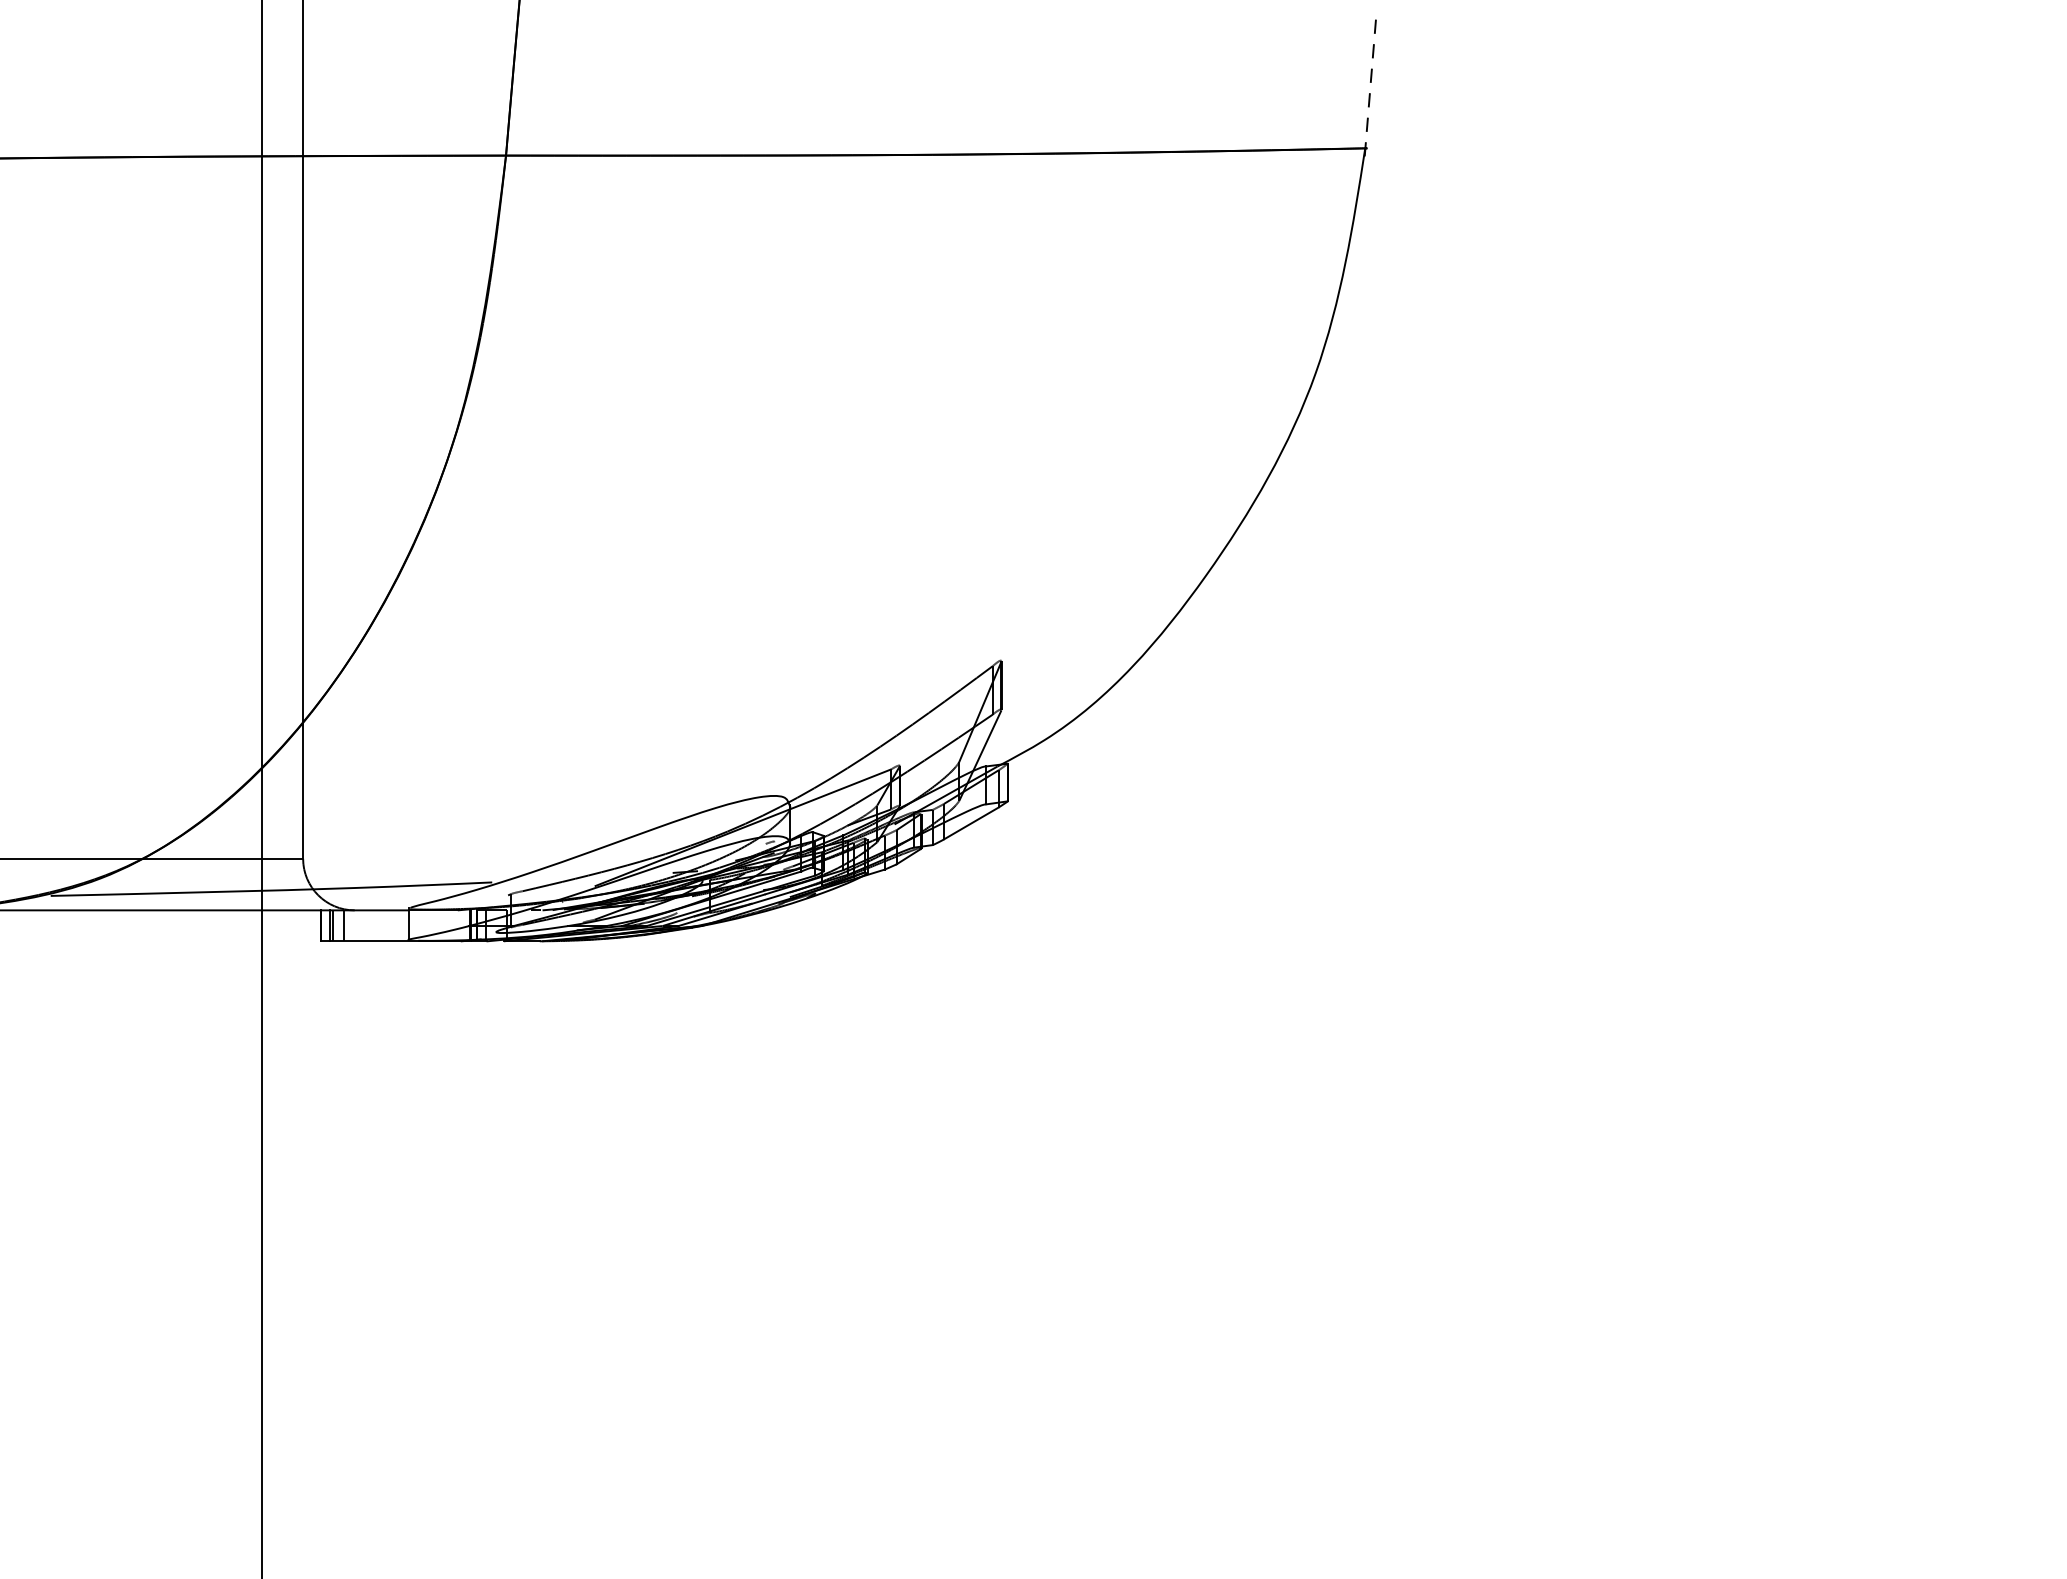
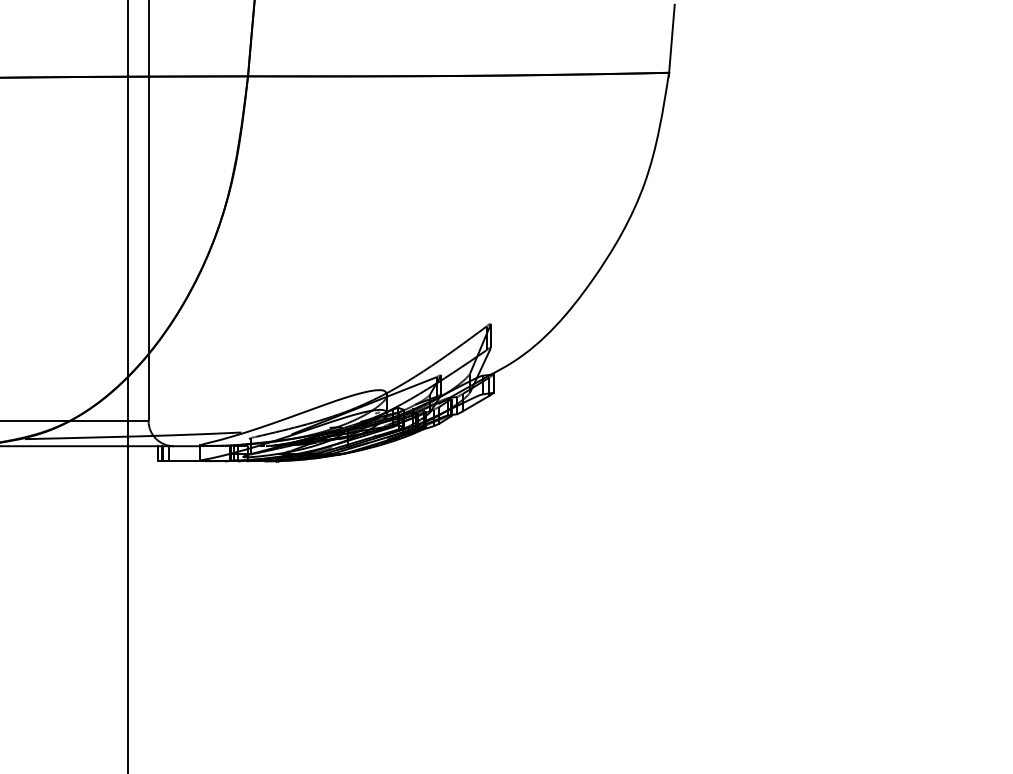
line: (1370, 82) -> (671, 40), dashed -> solid

